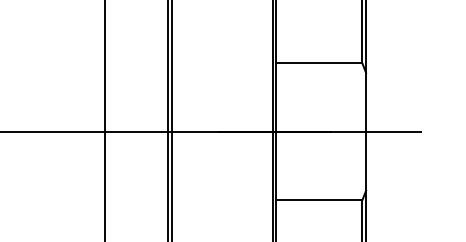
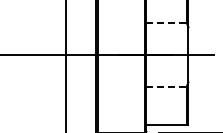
line: (321, 62) -> (167, 22), solid -> dashed
line: (321, 199) -> (167, 86), solid -> dashed

